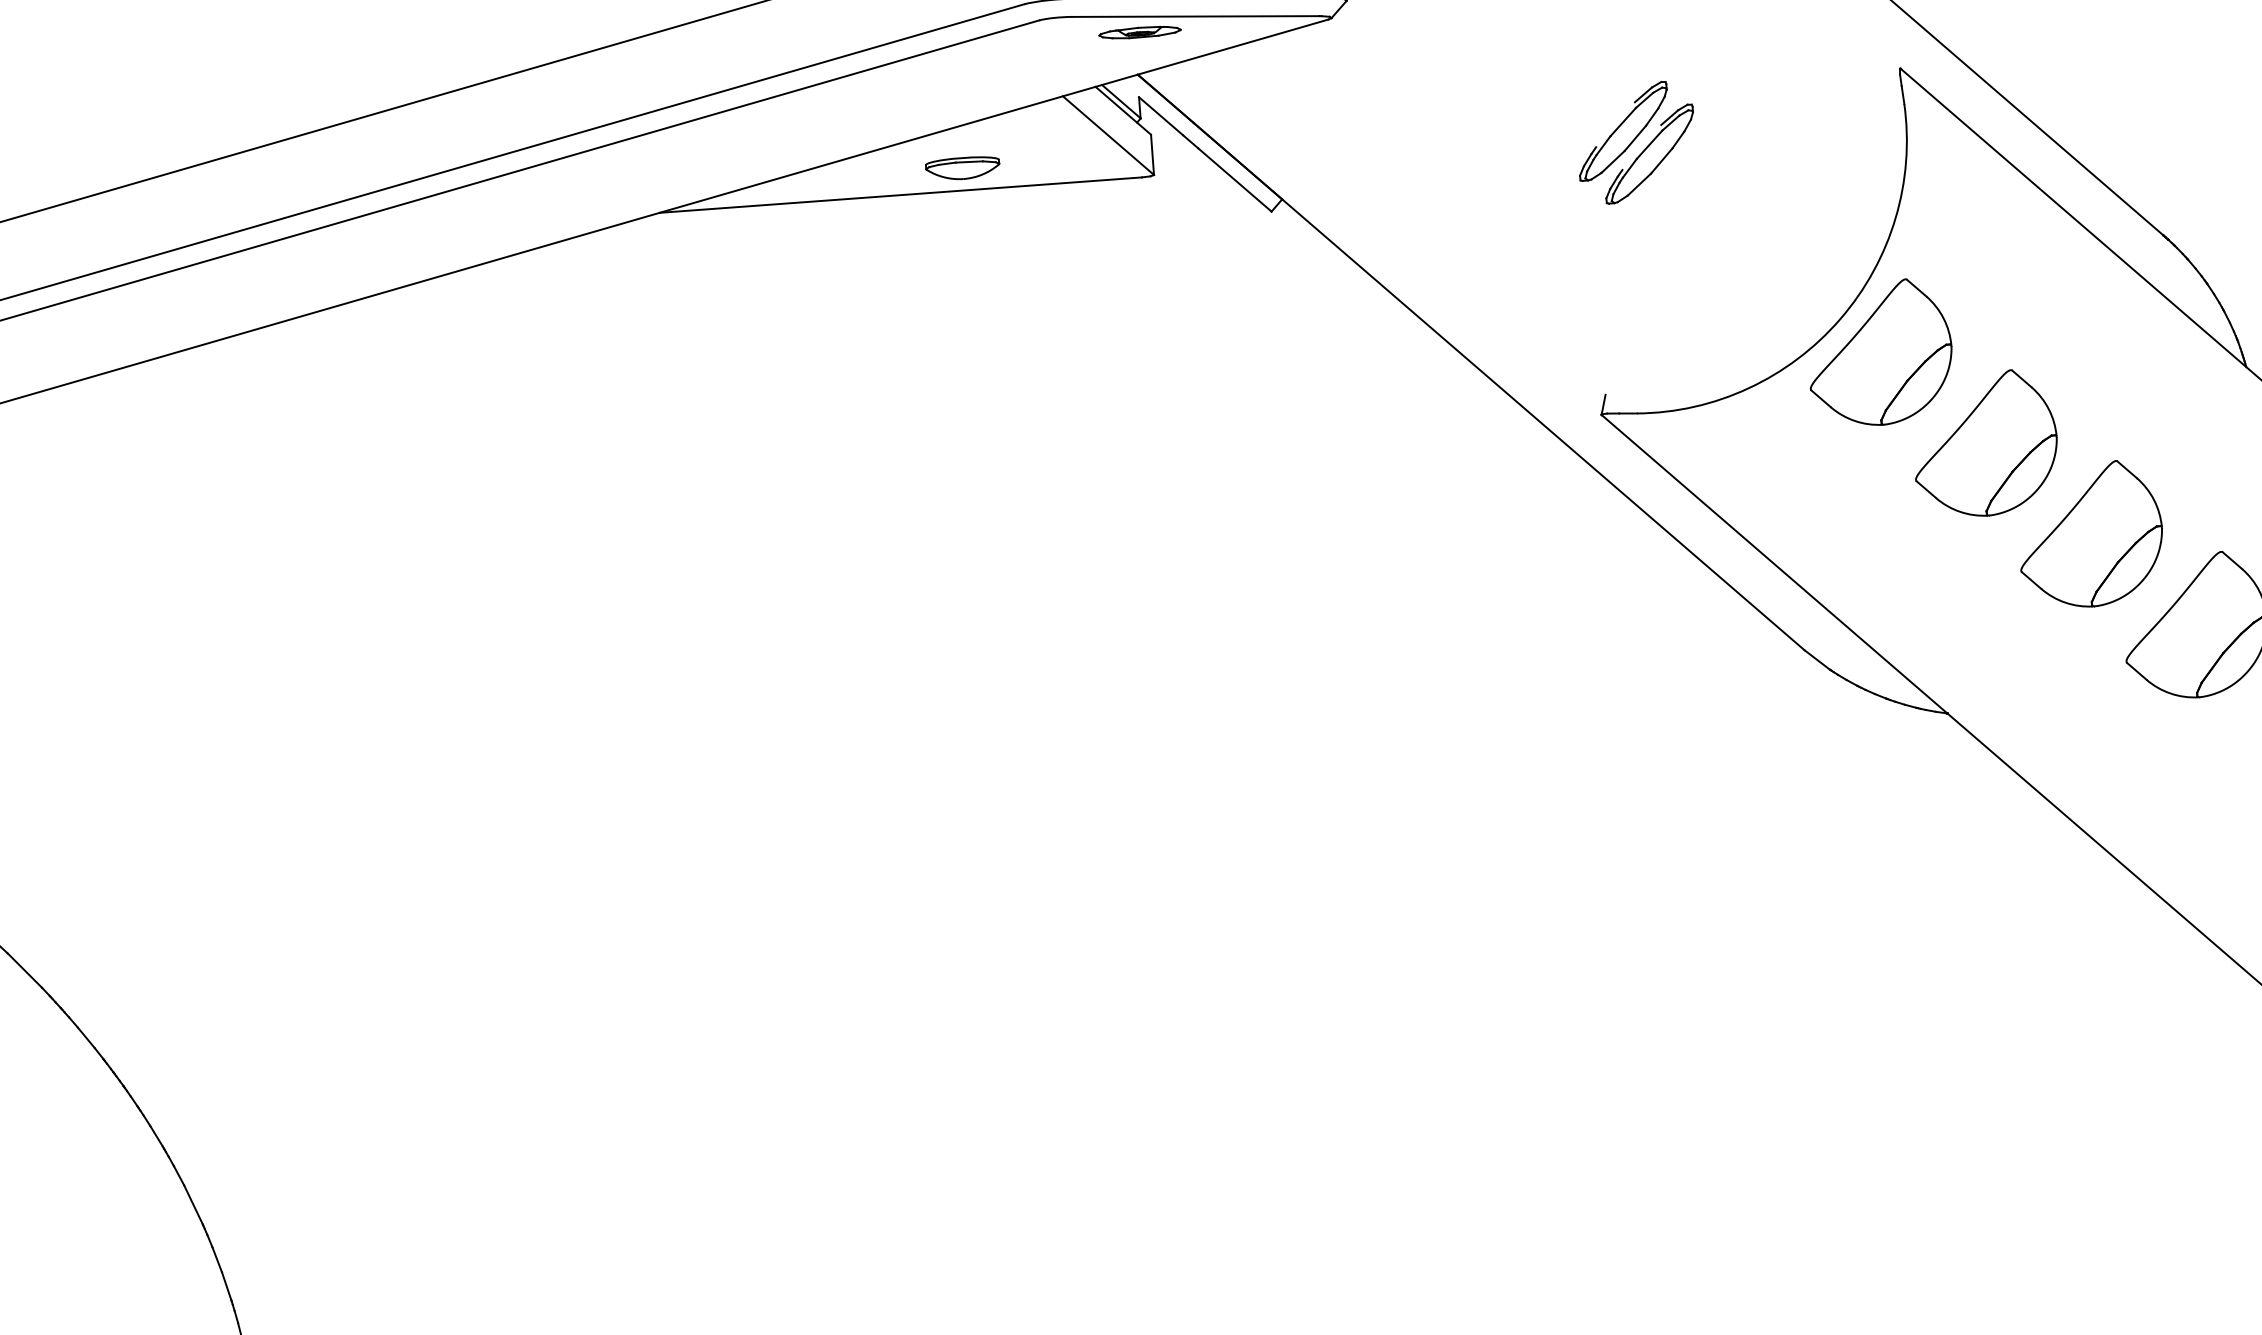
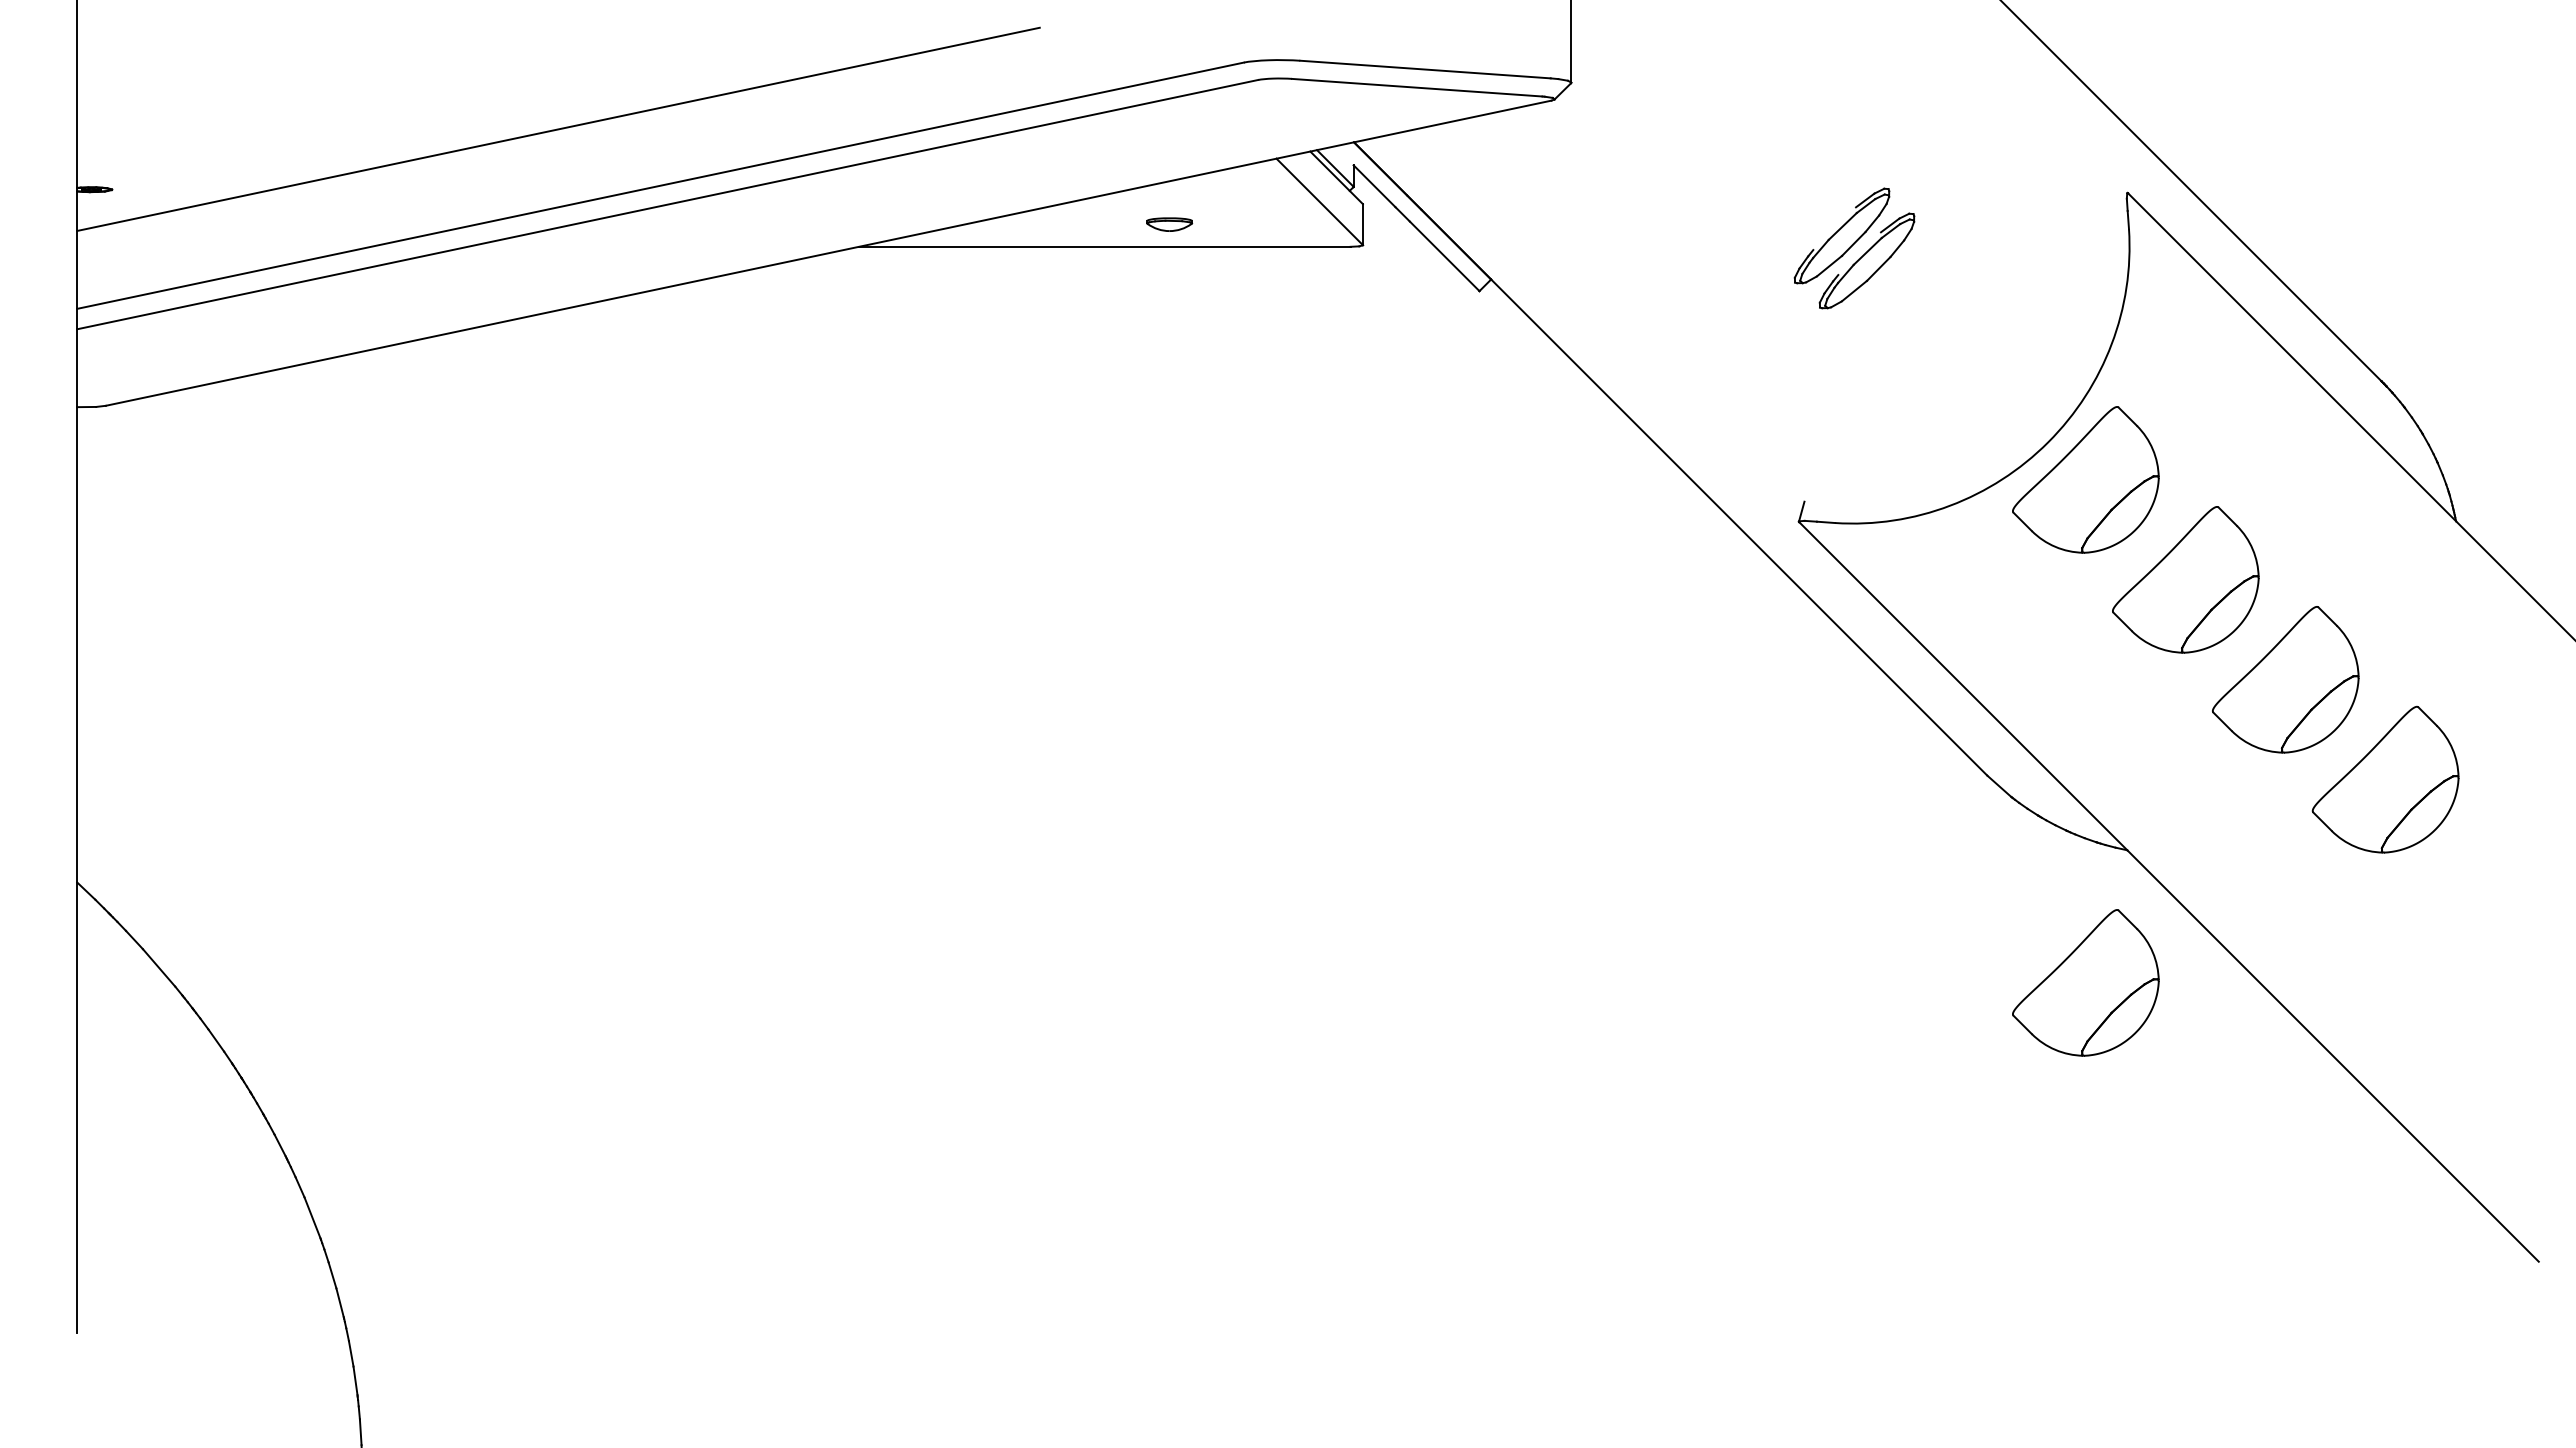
part: (1140, 32) -> (1359, 99), removed
part: (962, 168) -> (1169, 224), size x0.6
part: (1915, 846) -> (2085, 982), added

